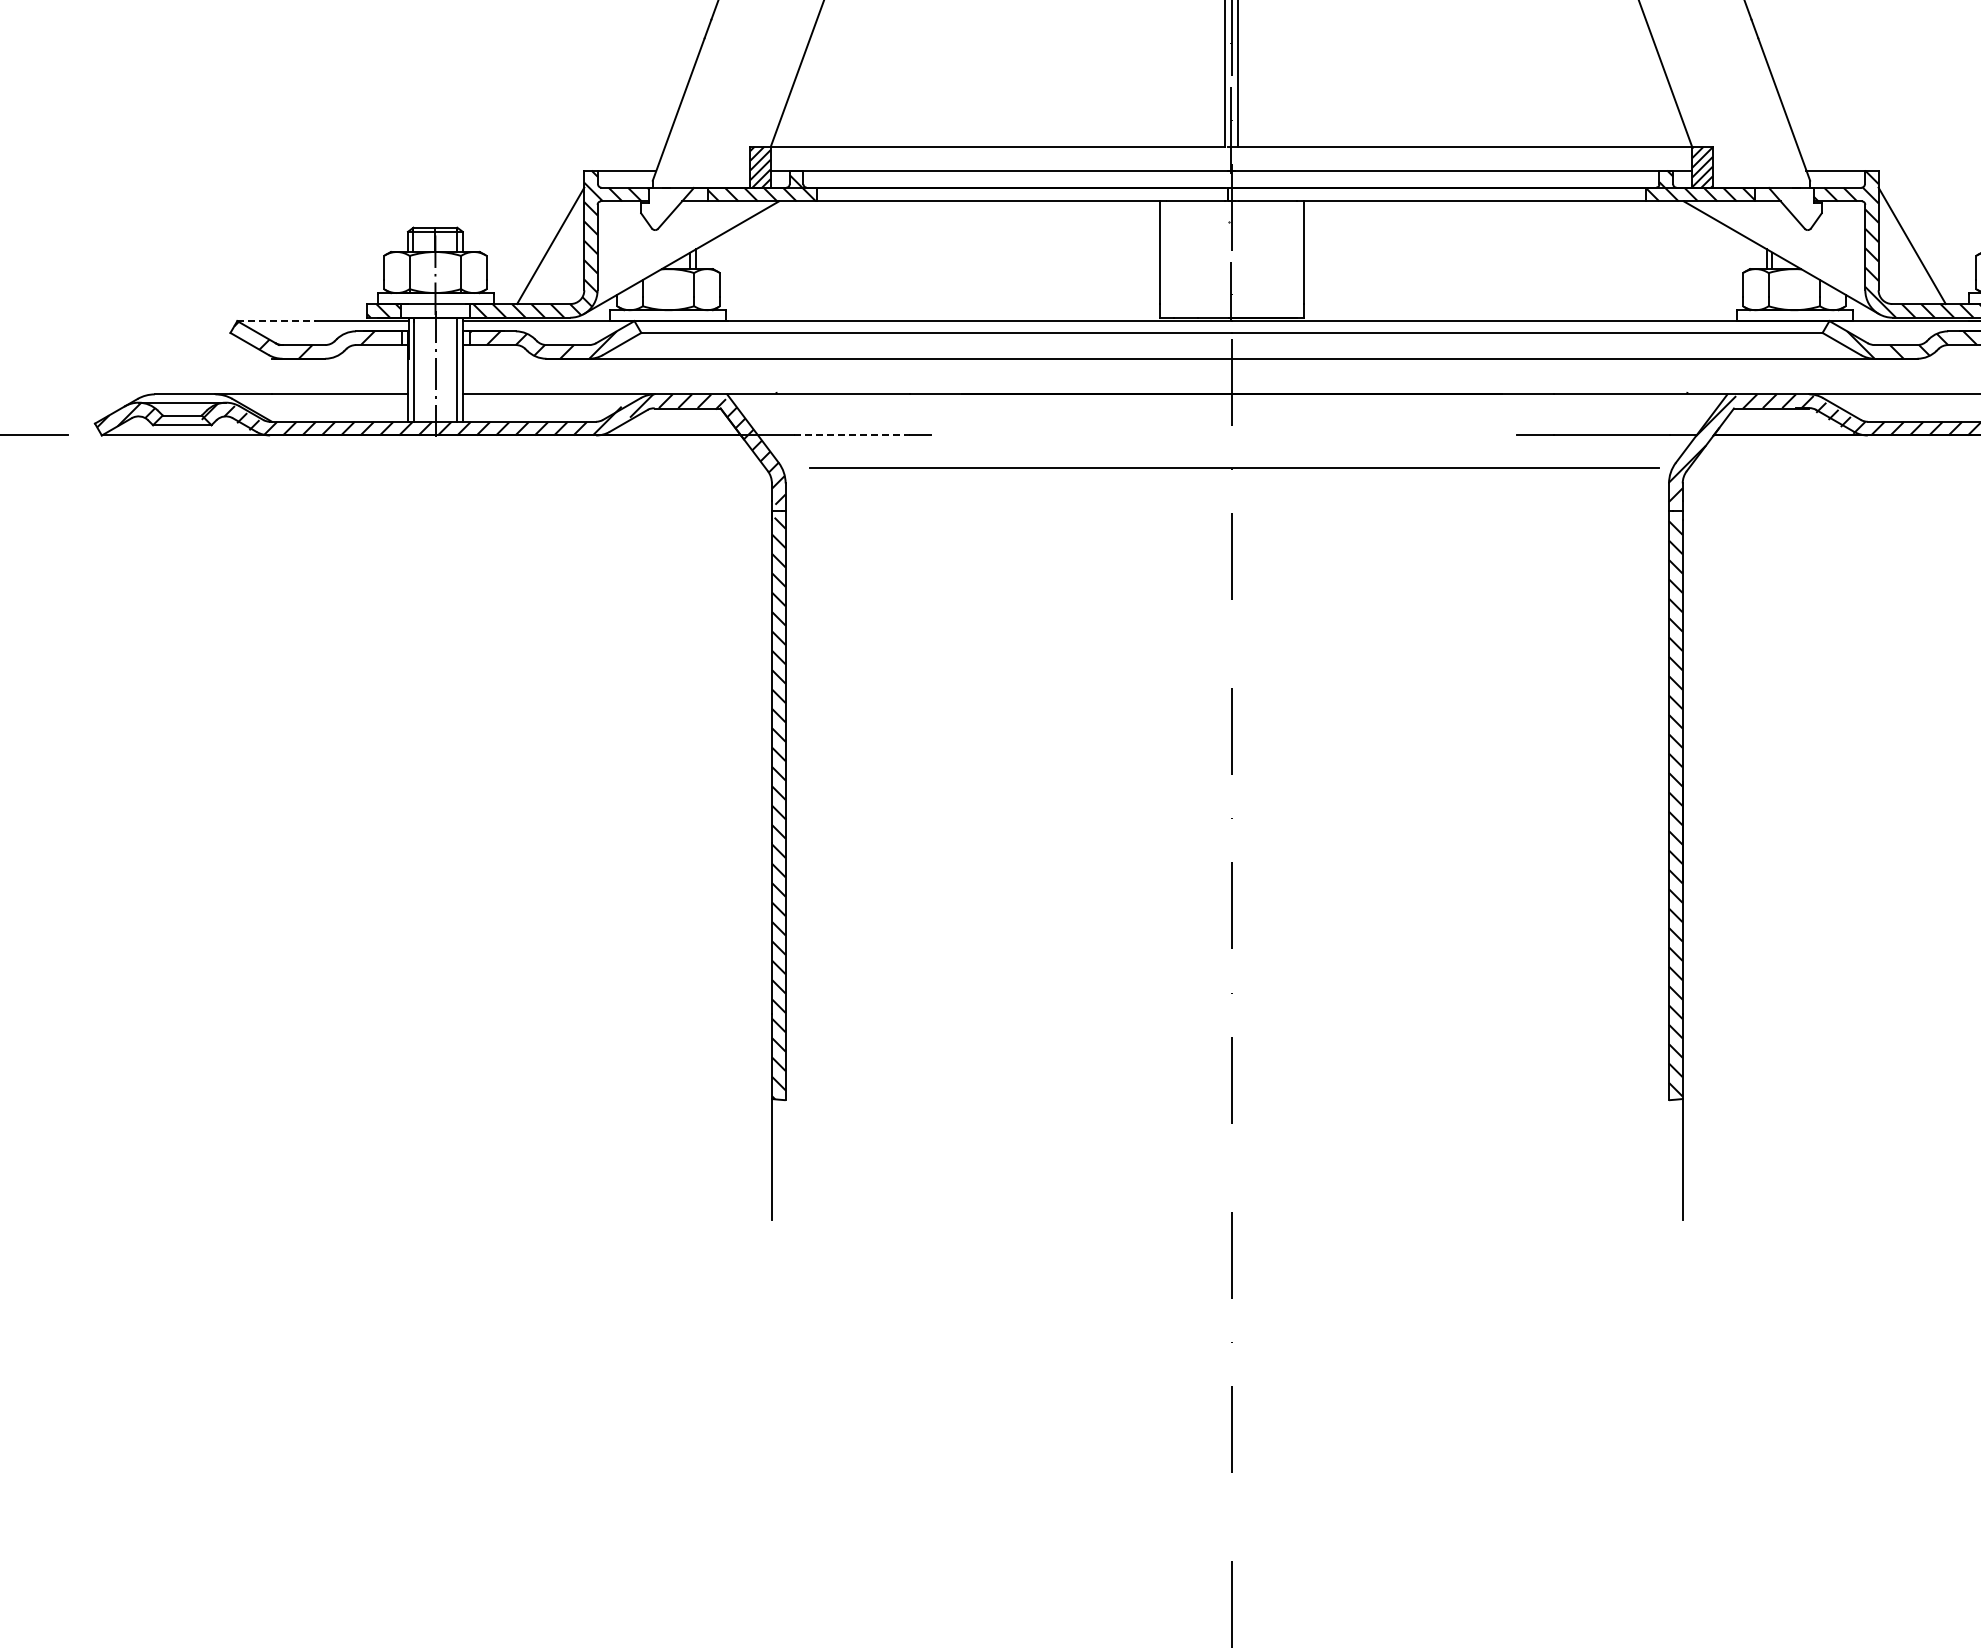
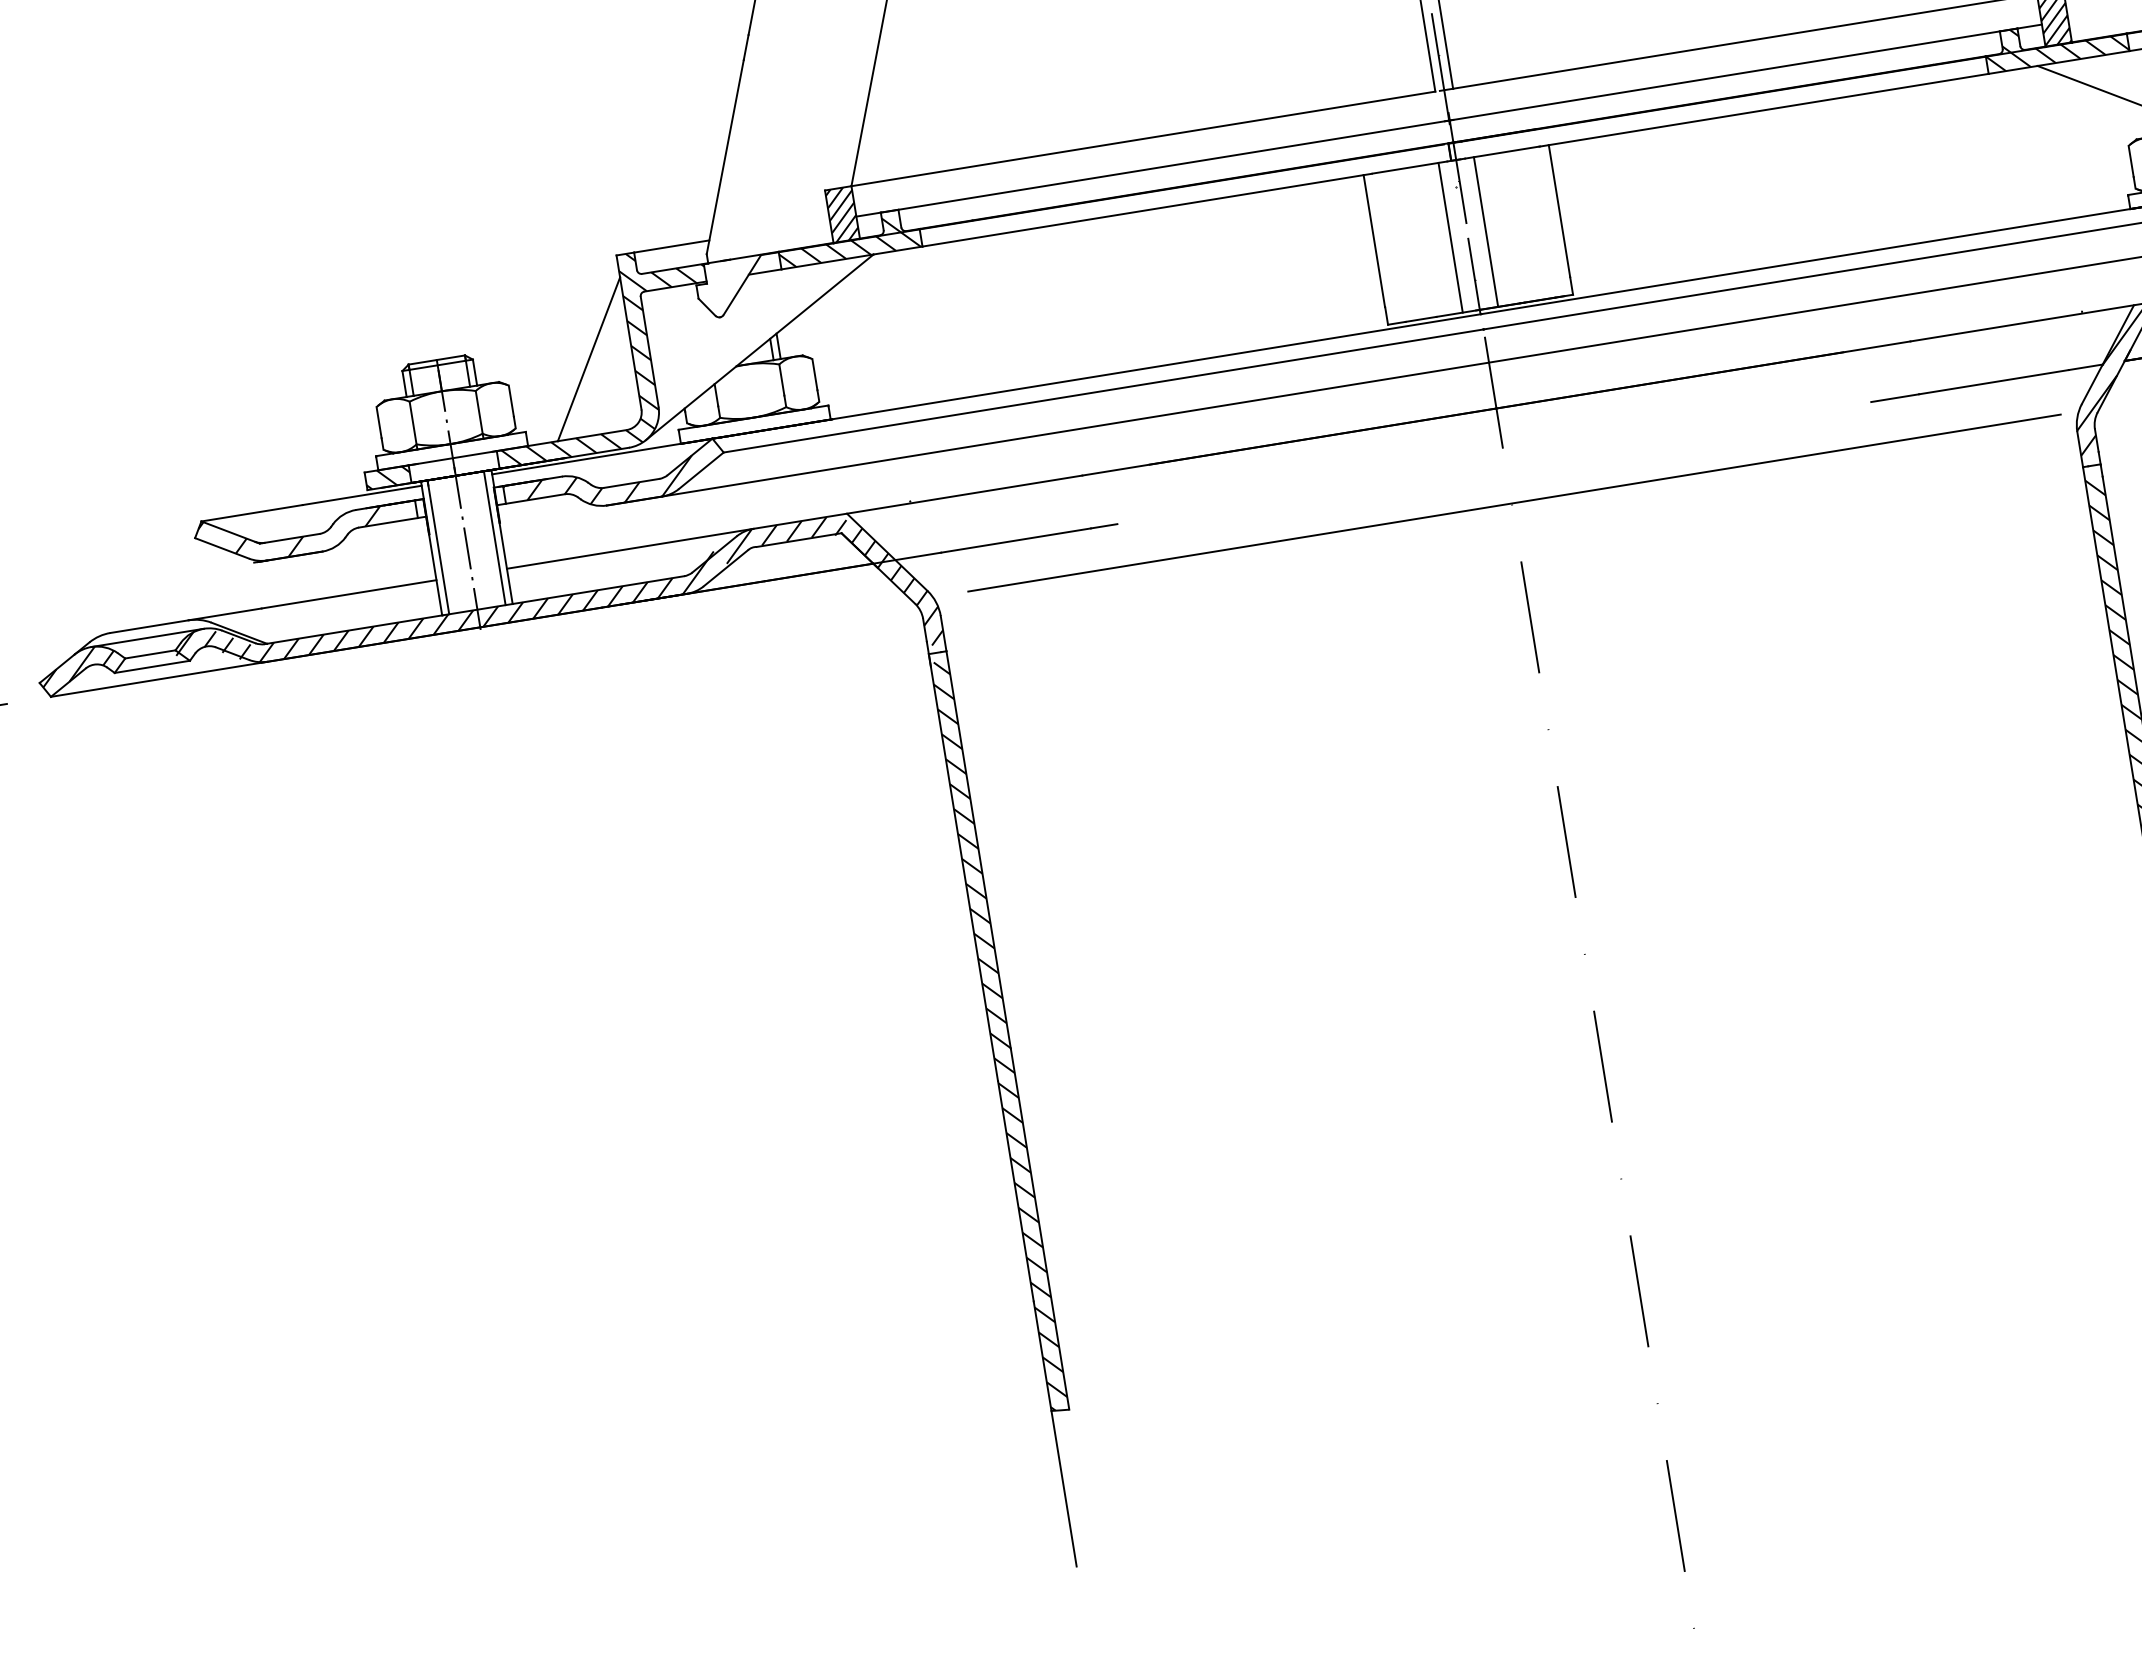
line: (1218, 259) -> (1451, 237), added
line: (1245, 259) -> (1485, 232), added
line: (277, 321) -> (253, 513), dashed -> solid
line: (852, 435) -> (1016, 540), dashed -> solid

